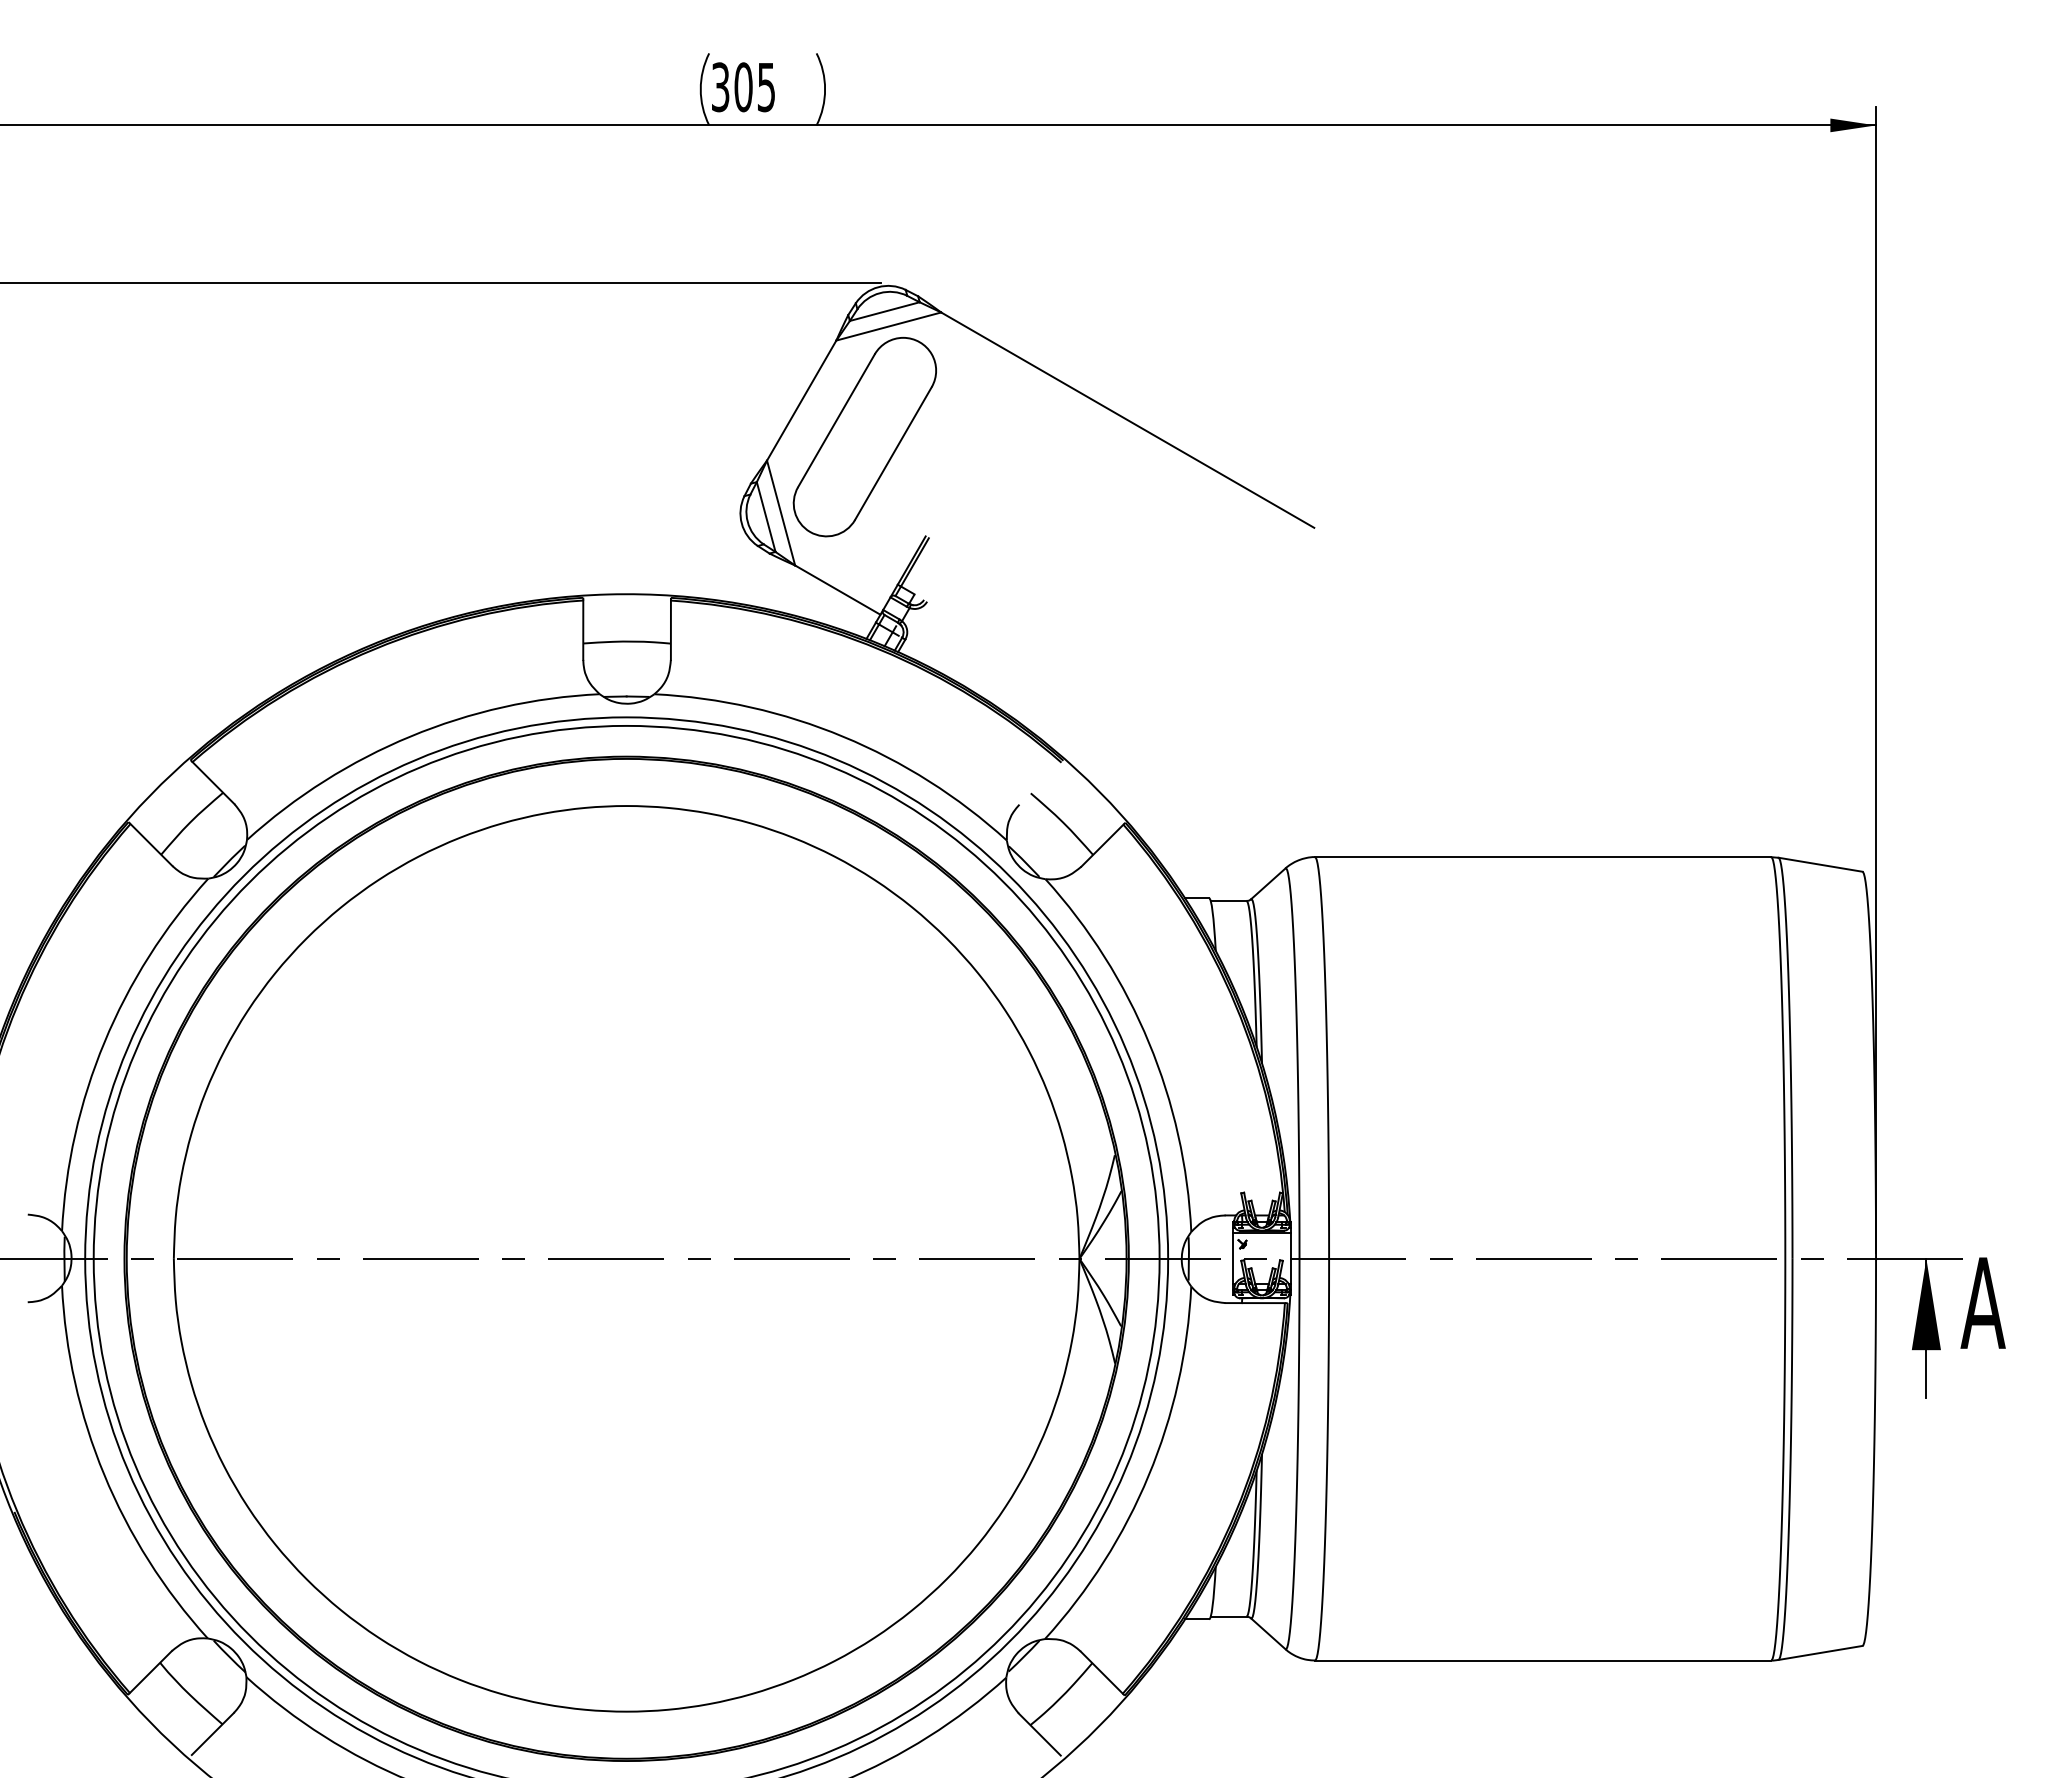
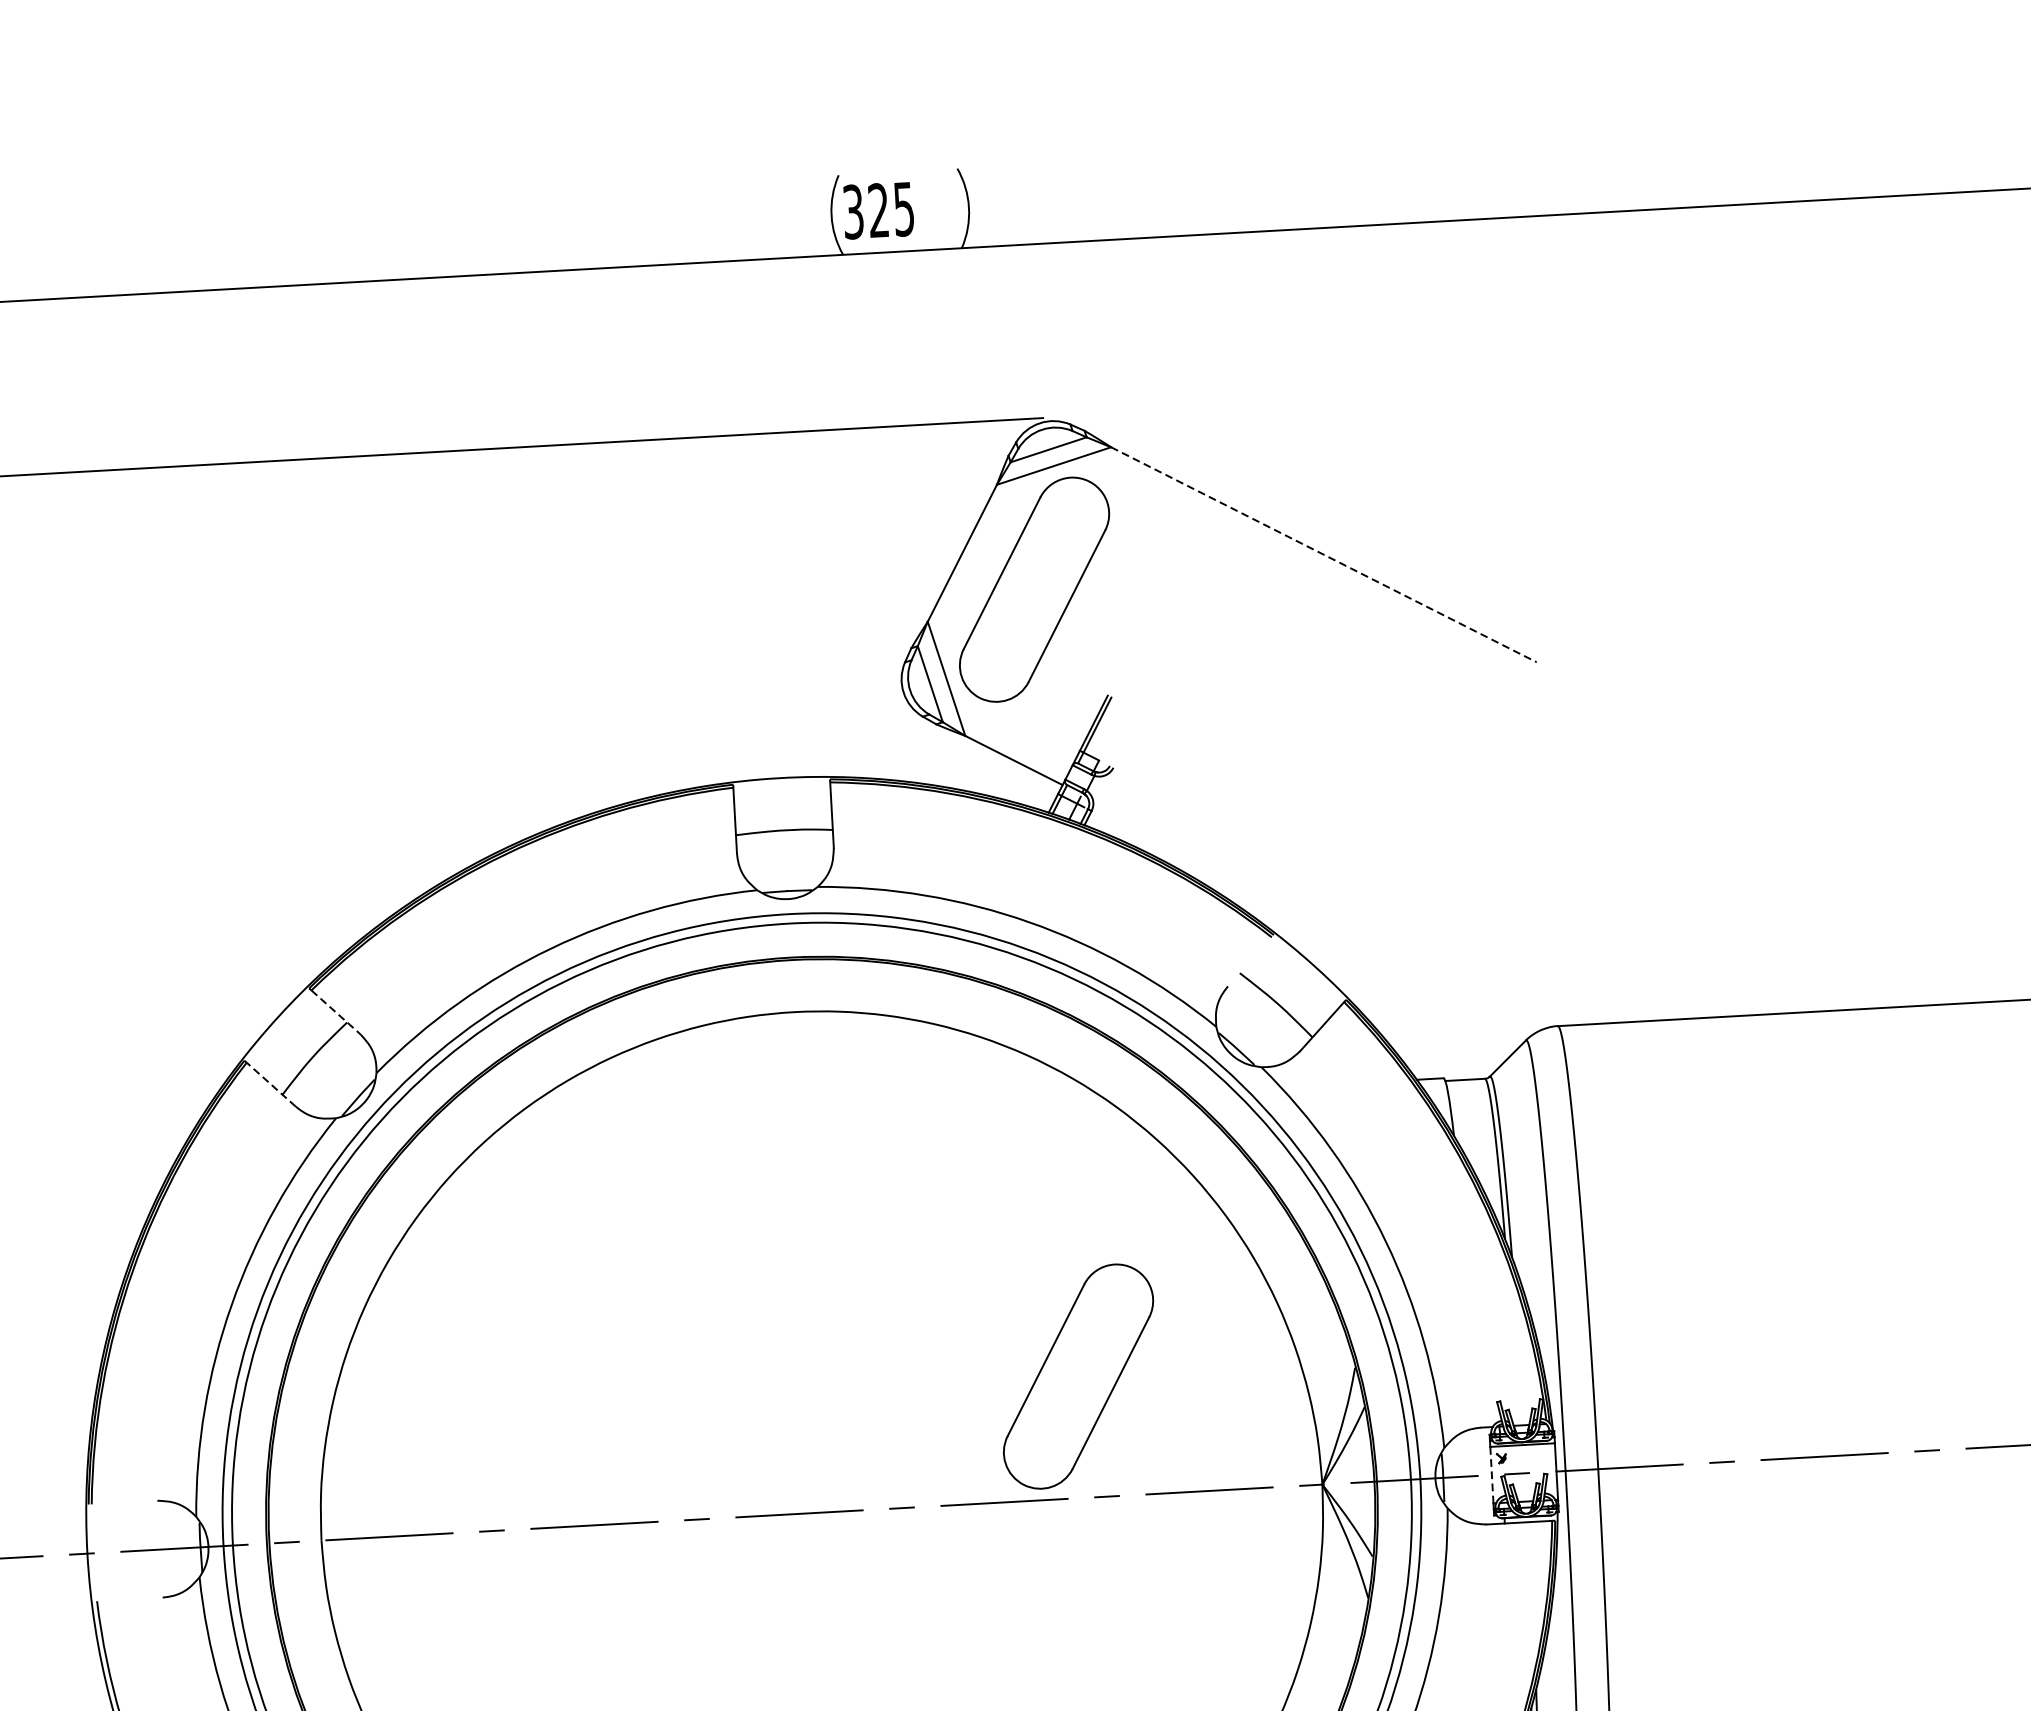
text: (743, 87) -> (878, 210), 305 -> 325
line: (1128, 420) -> (1324, 555), solid -> dashed
line: (213, 783) -> (335, 1012), solid -> dashed
line: (151, 845) -> (271, 1085), solid -> dashed
part: (864, 1149) -> (1078, 1377), added
line: (1232, 1258) -> (1491, 1474), solid -> dashed

